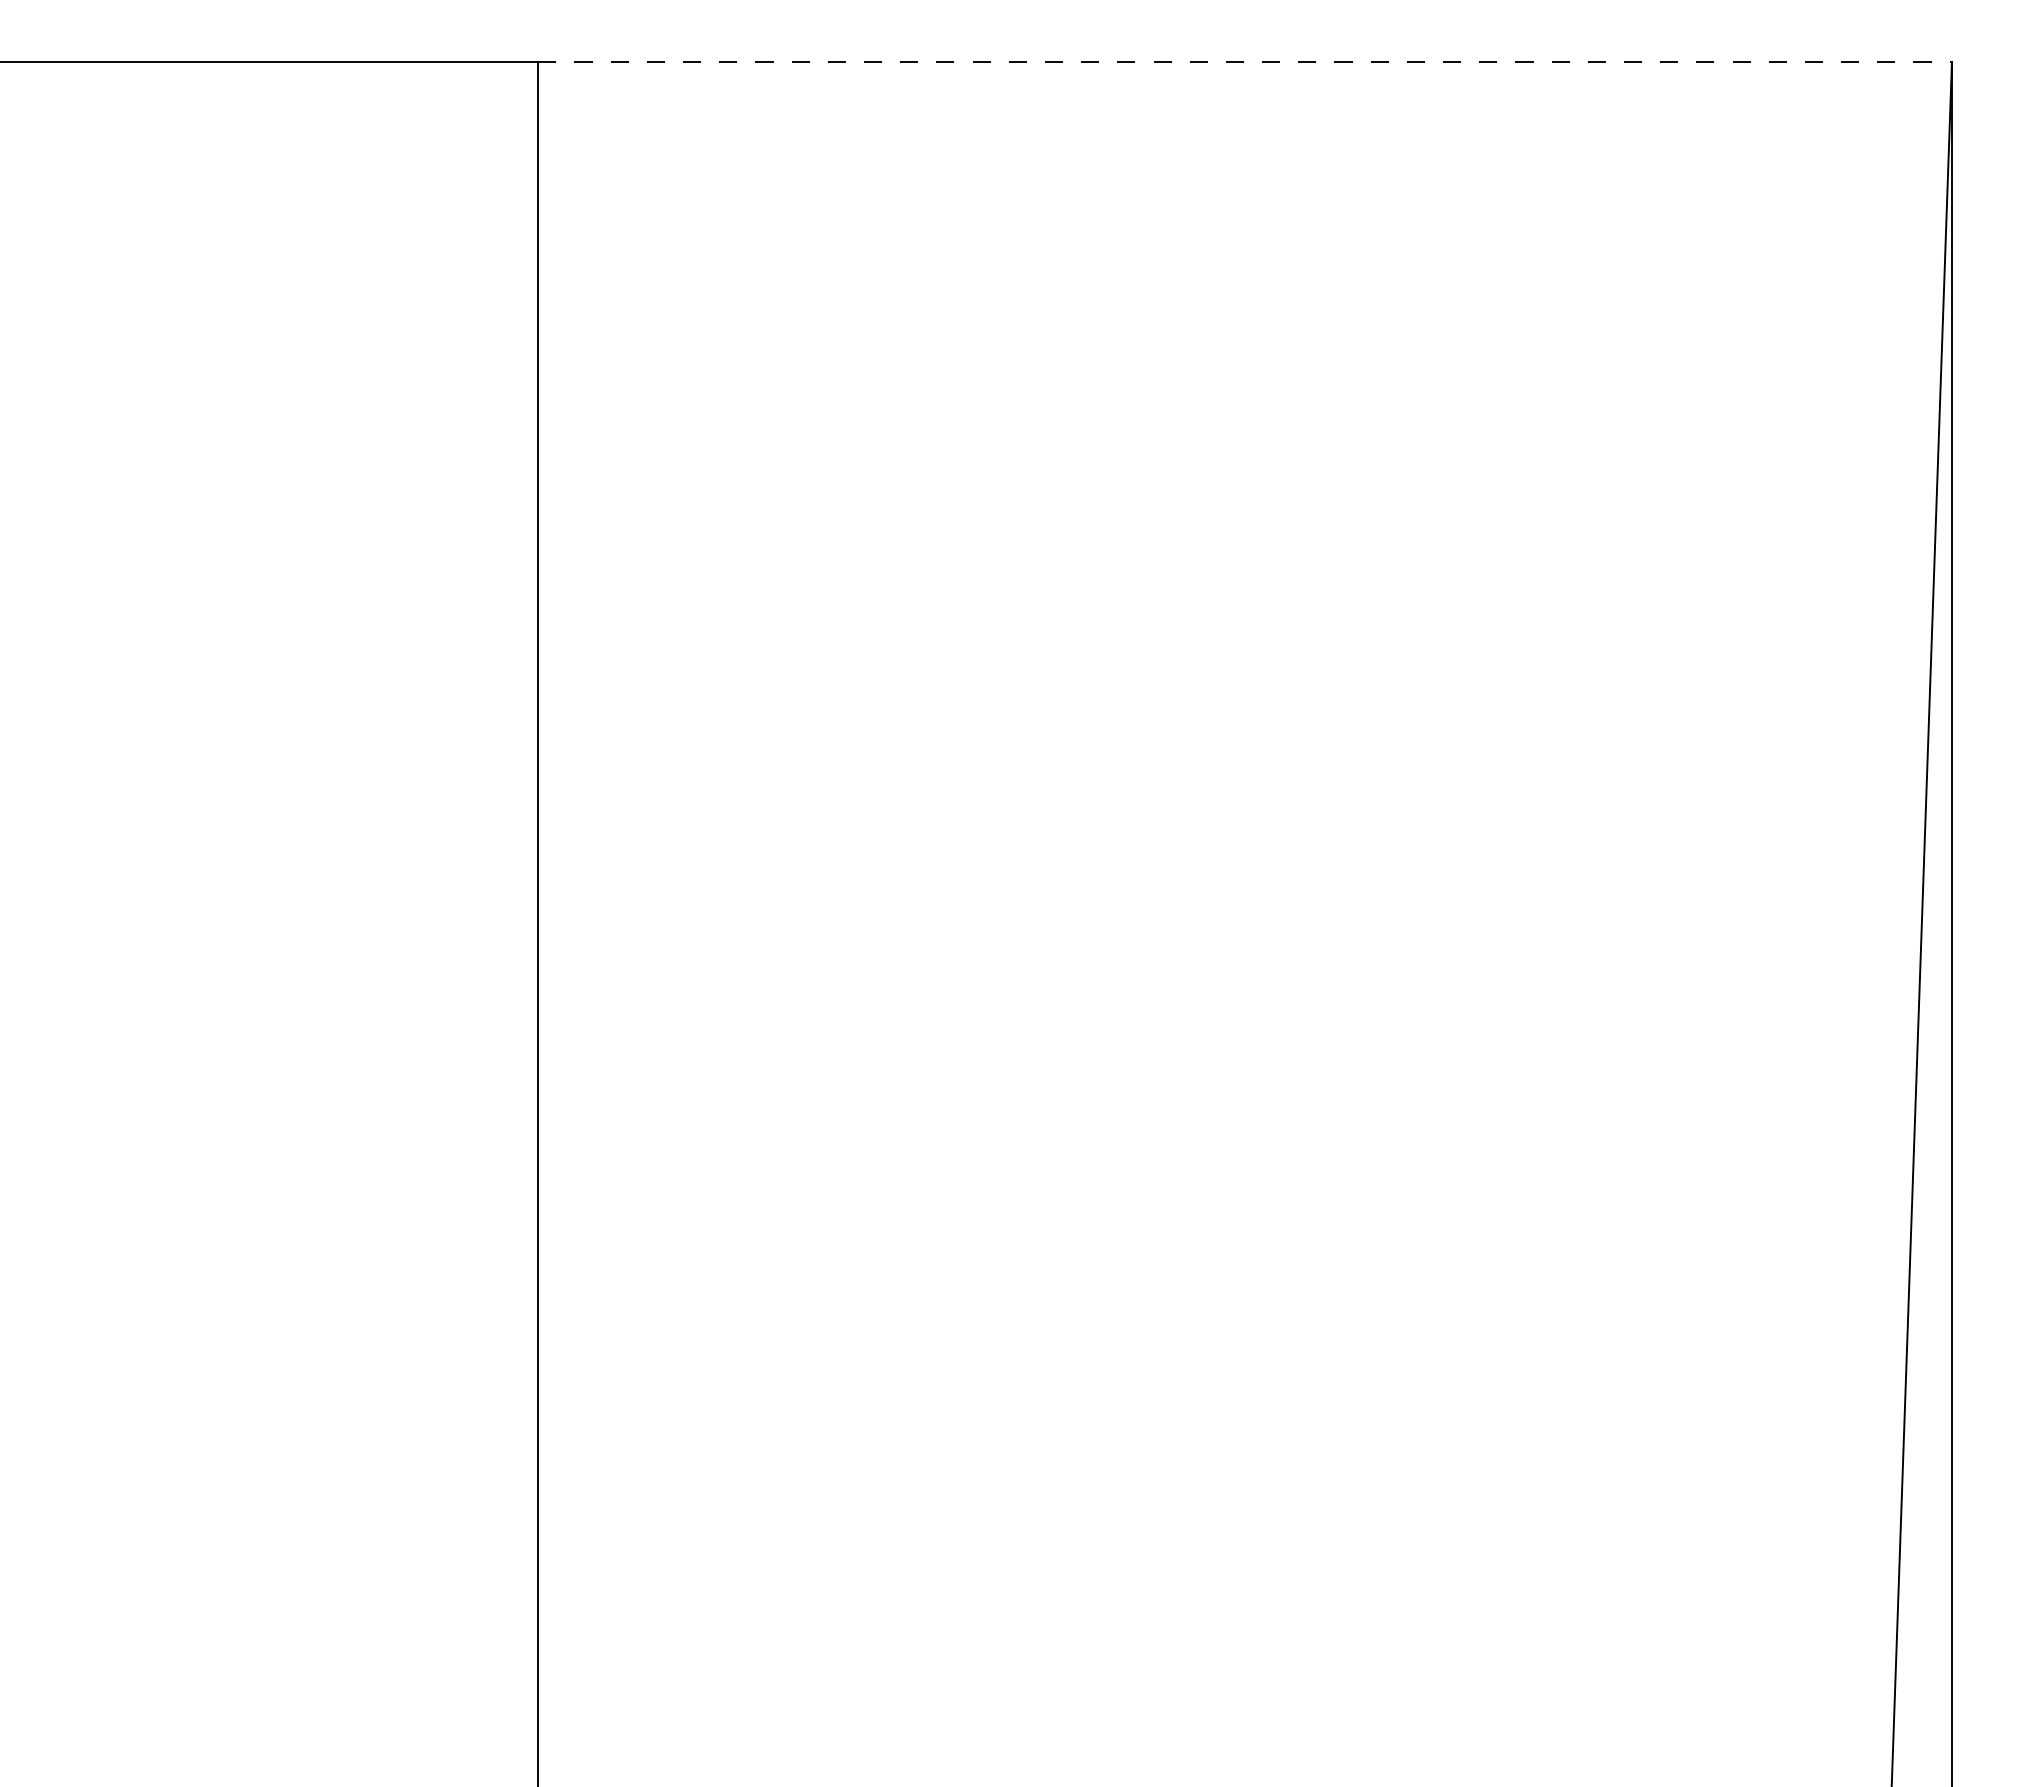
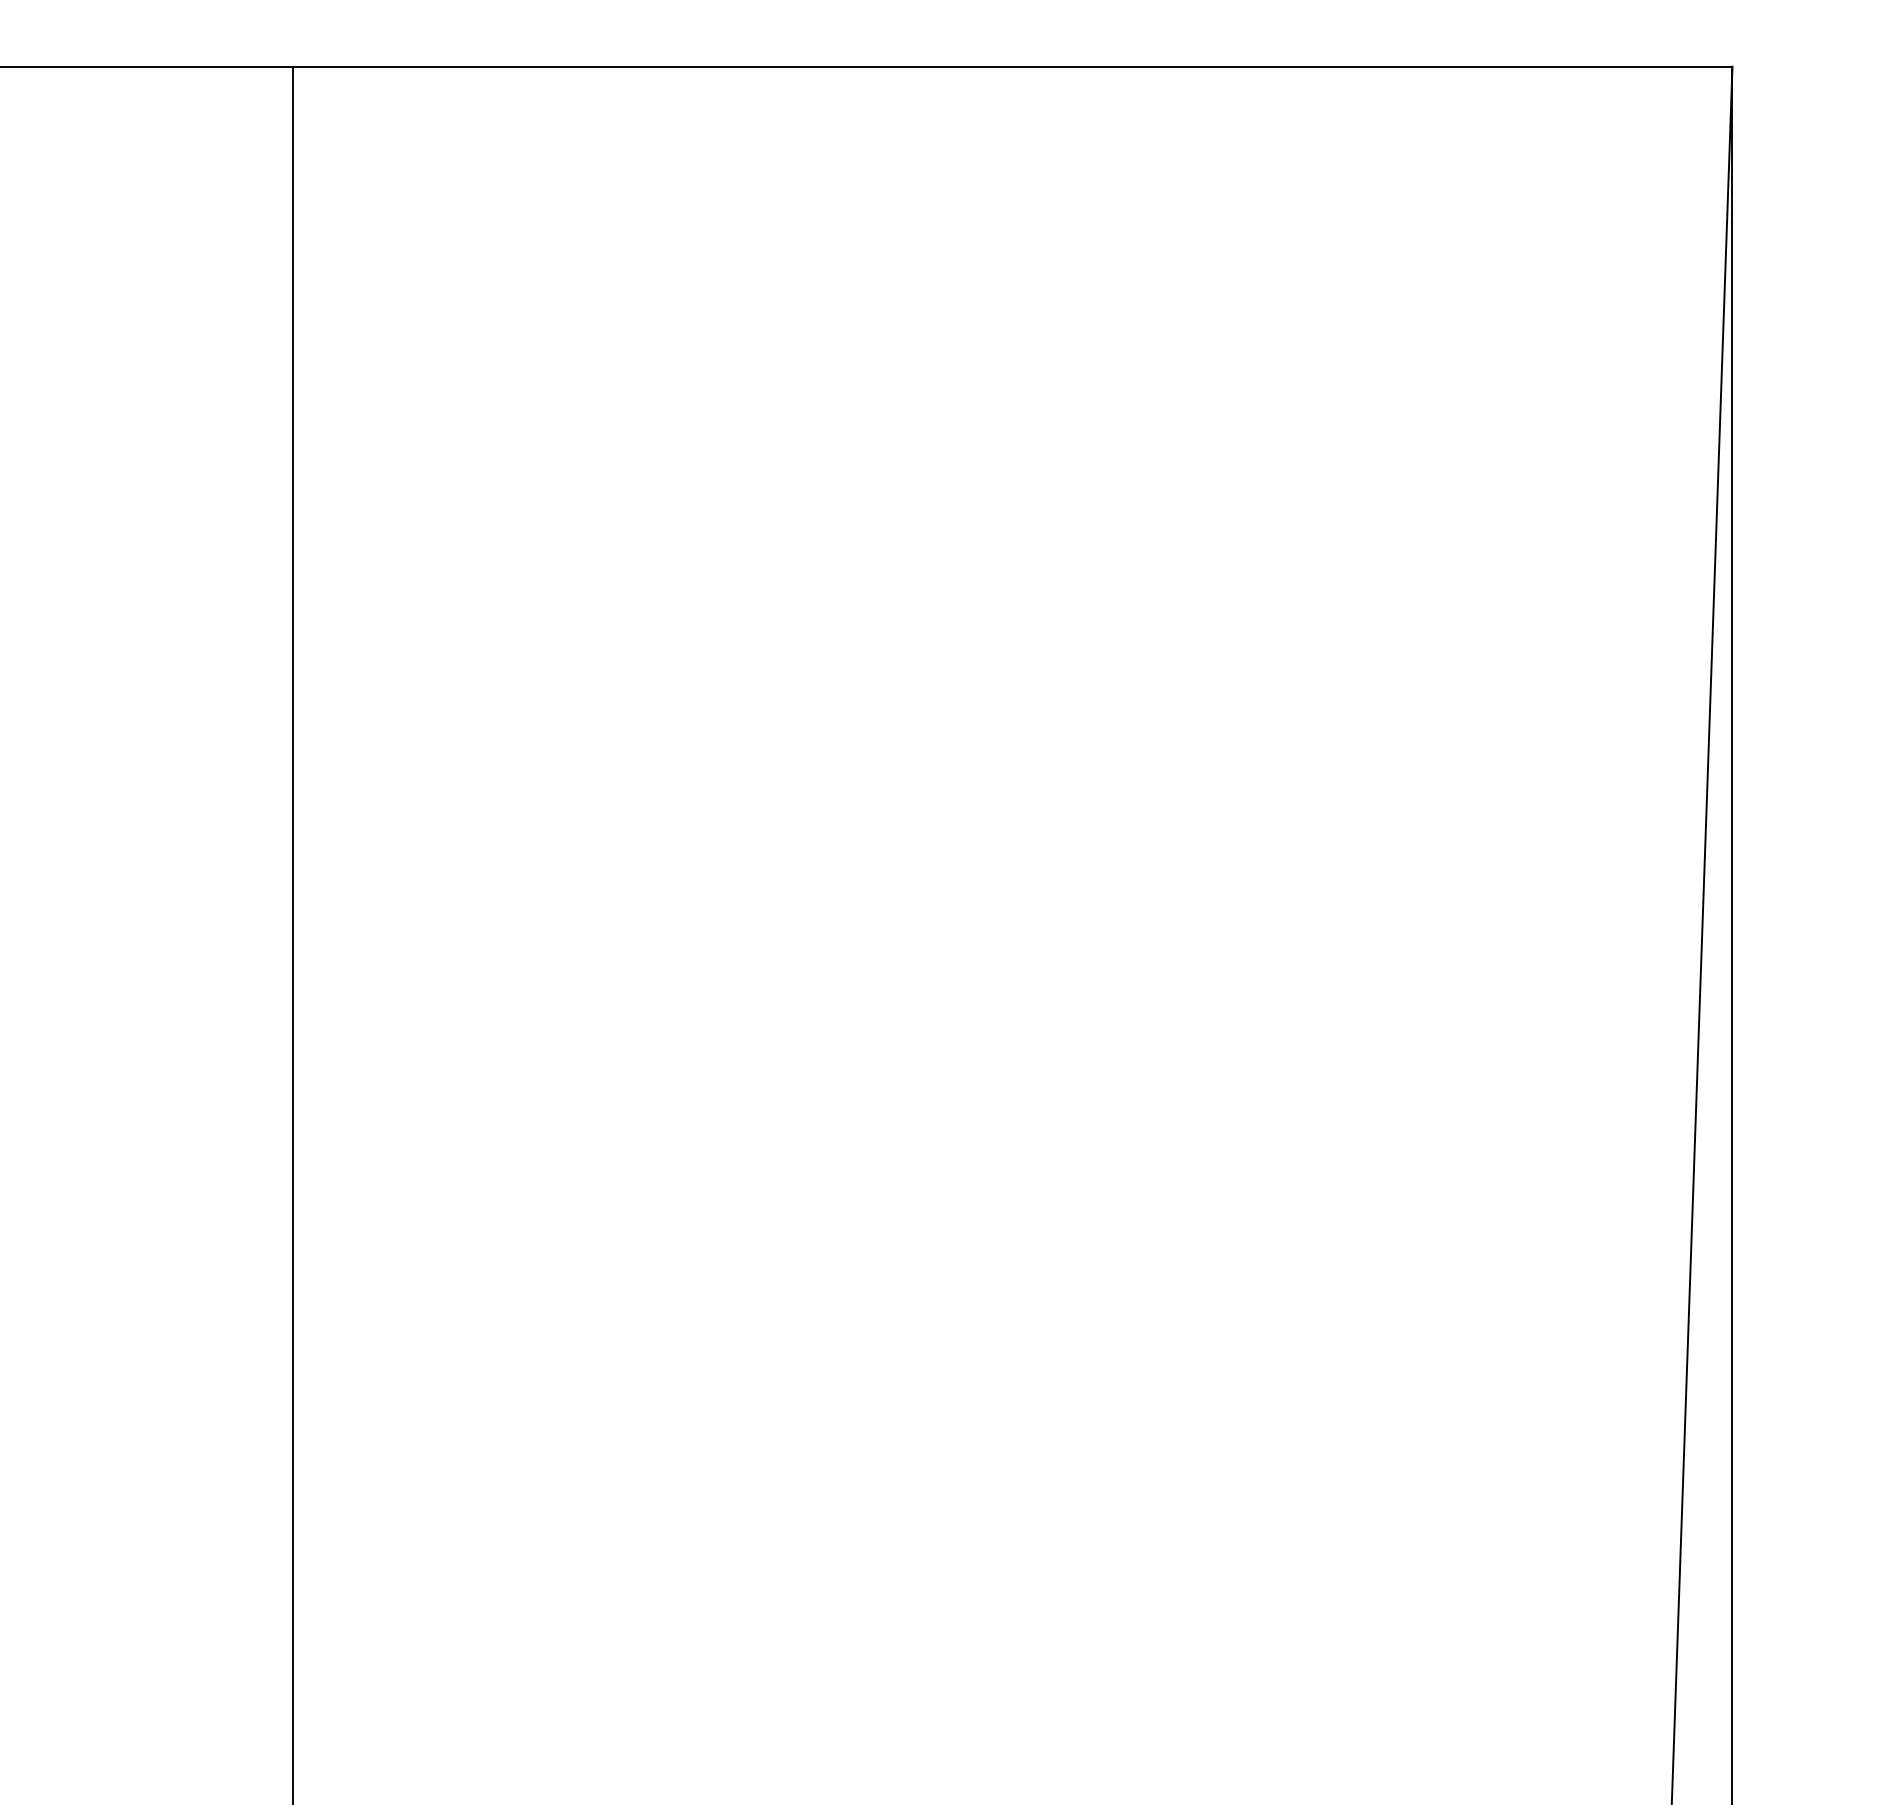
line: (1245, 62) -> (1013, 66), dashed -> solid

